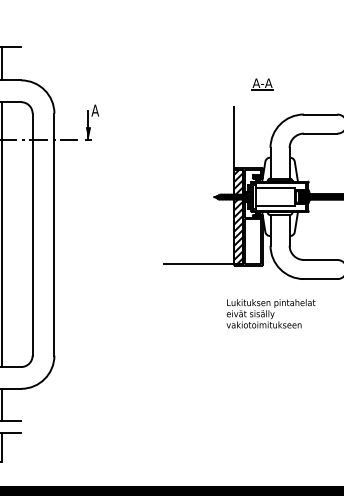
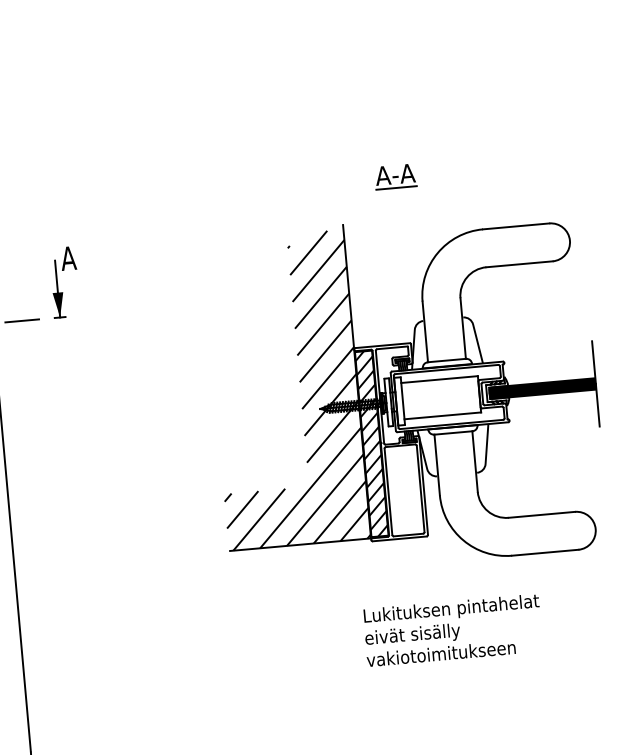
hatch: (198, 186) -> (286, 390), added

